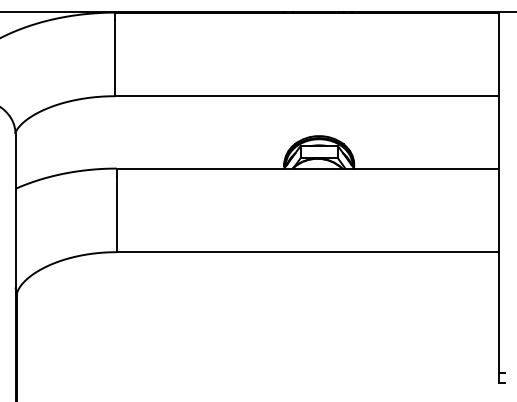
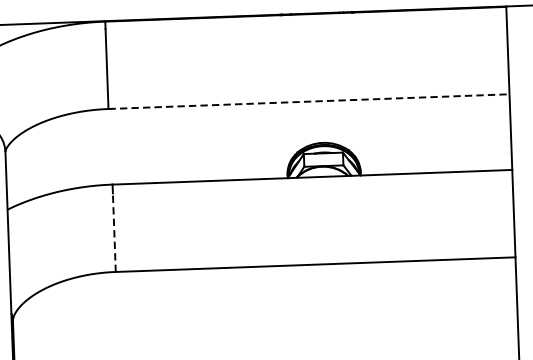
line: (307, 96) -> (309, 101), solid -> dashed
line: (116, 214) -> (114, 232), solid -> dashed

